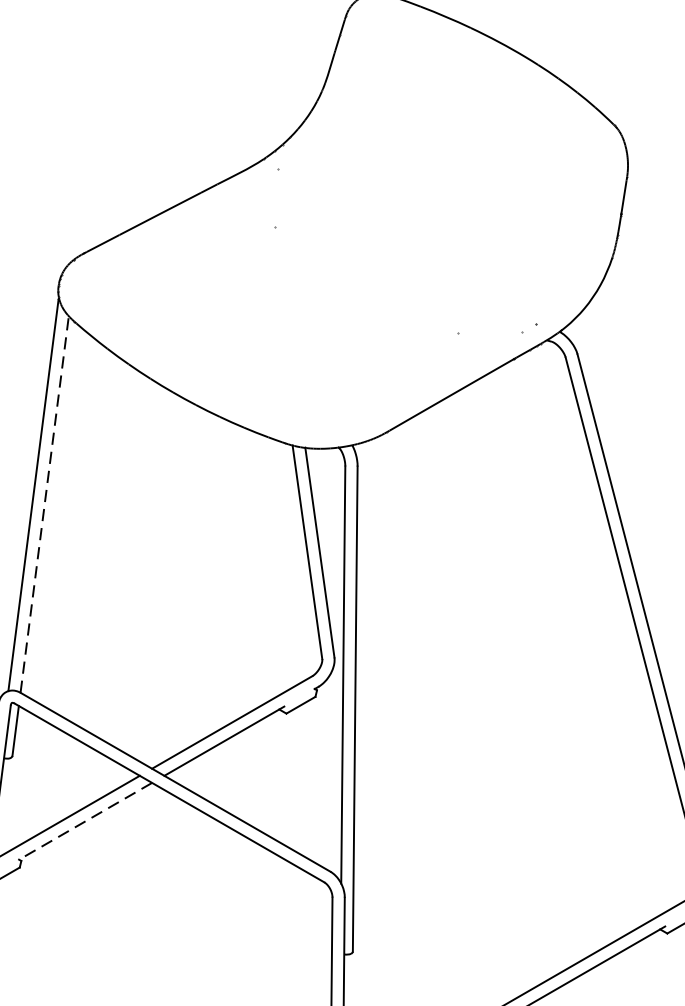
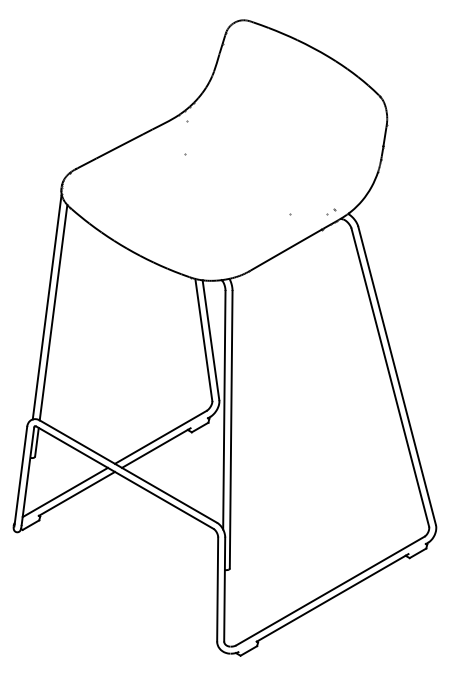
line: (44, 504) -> (53, 312), dashed -> solid
line: (84, 820) -> (76, 493), dashed -> solid

